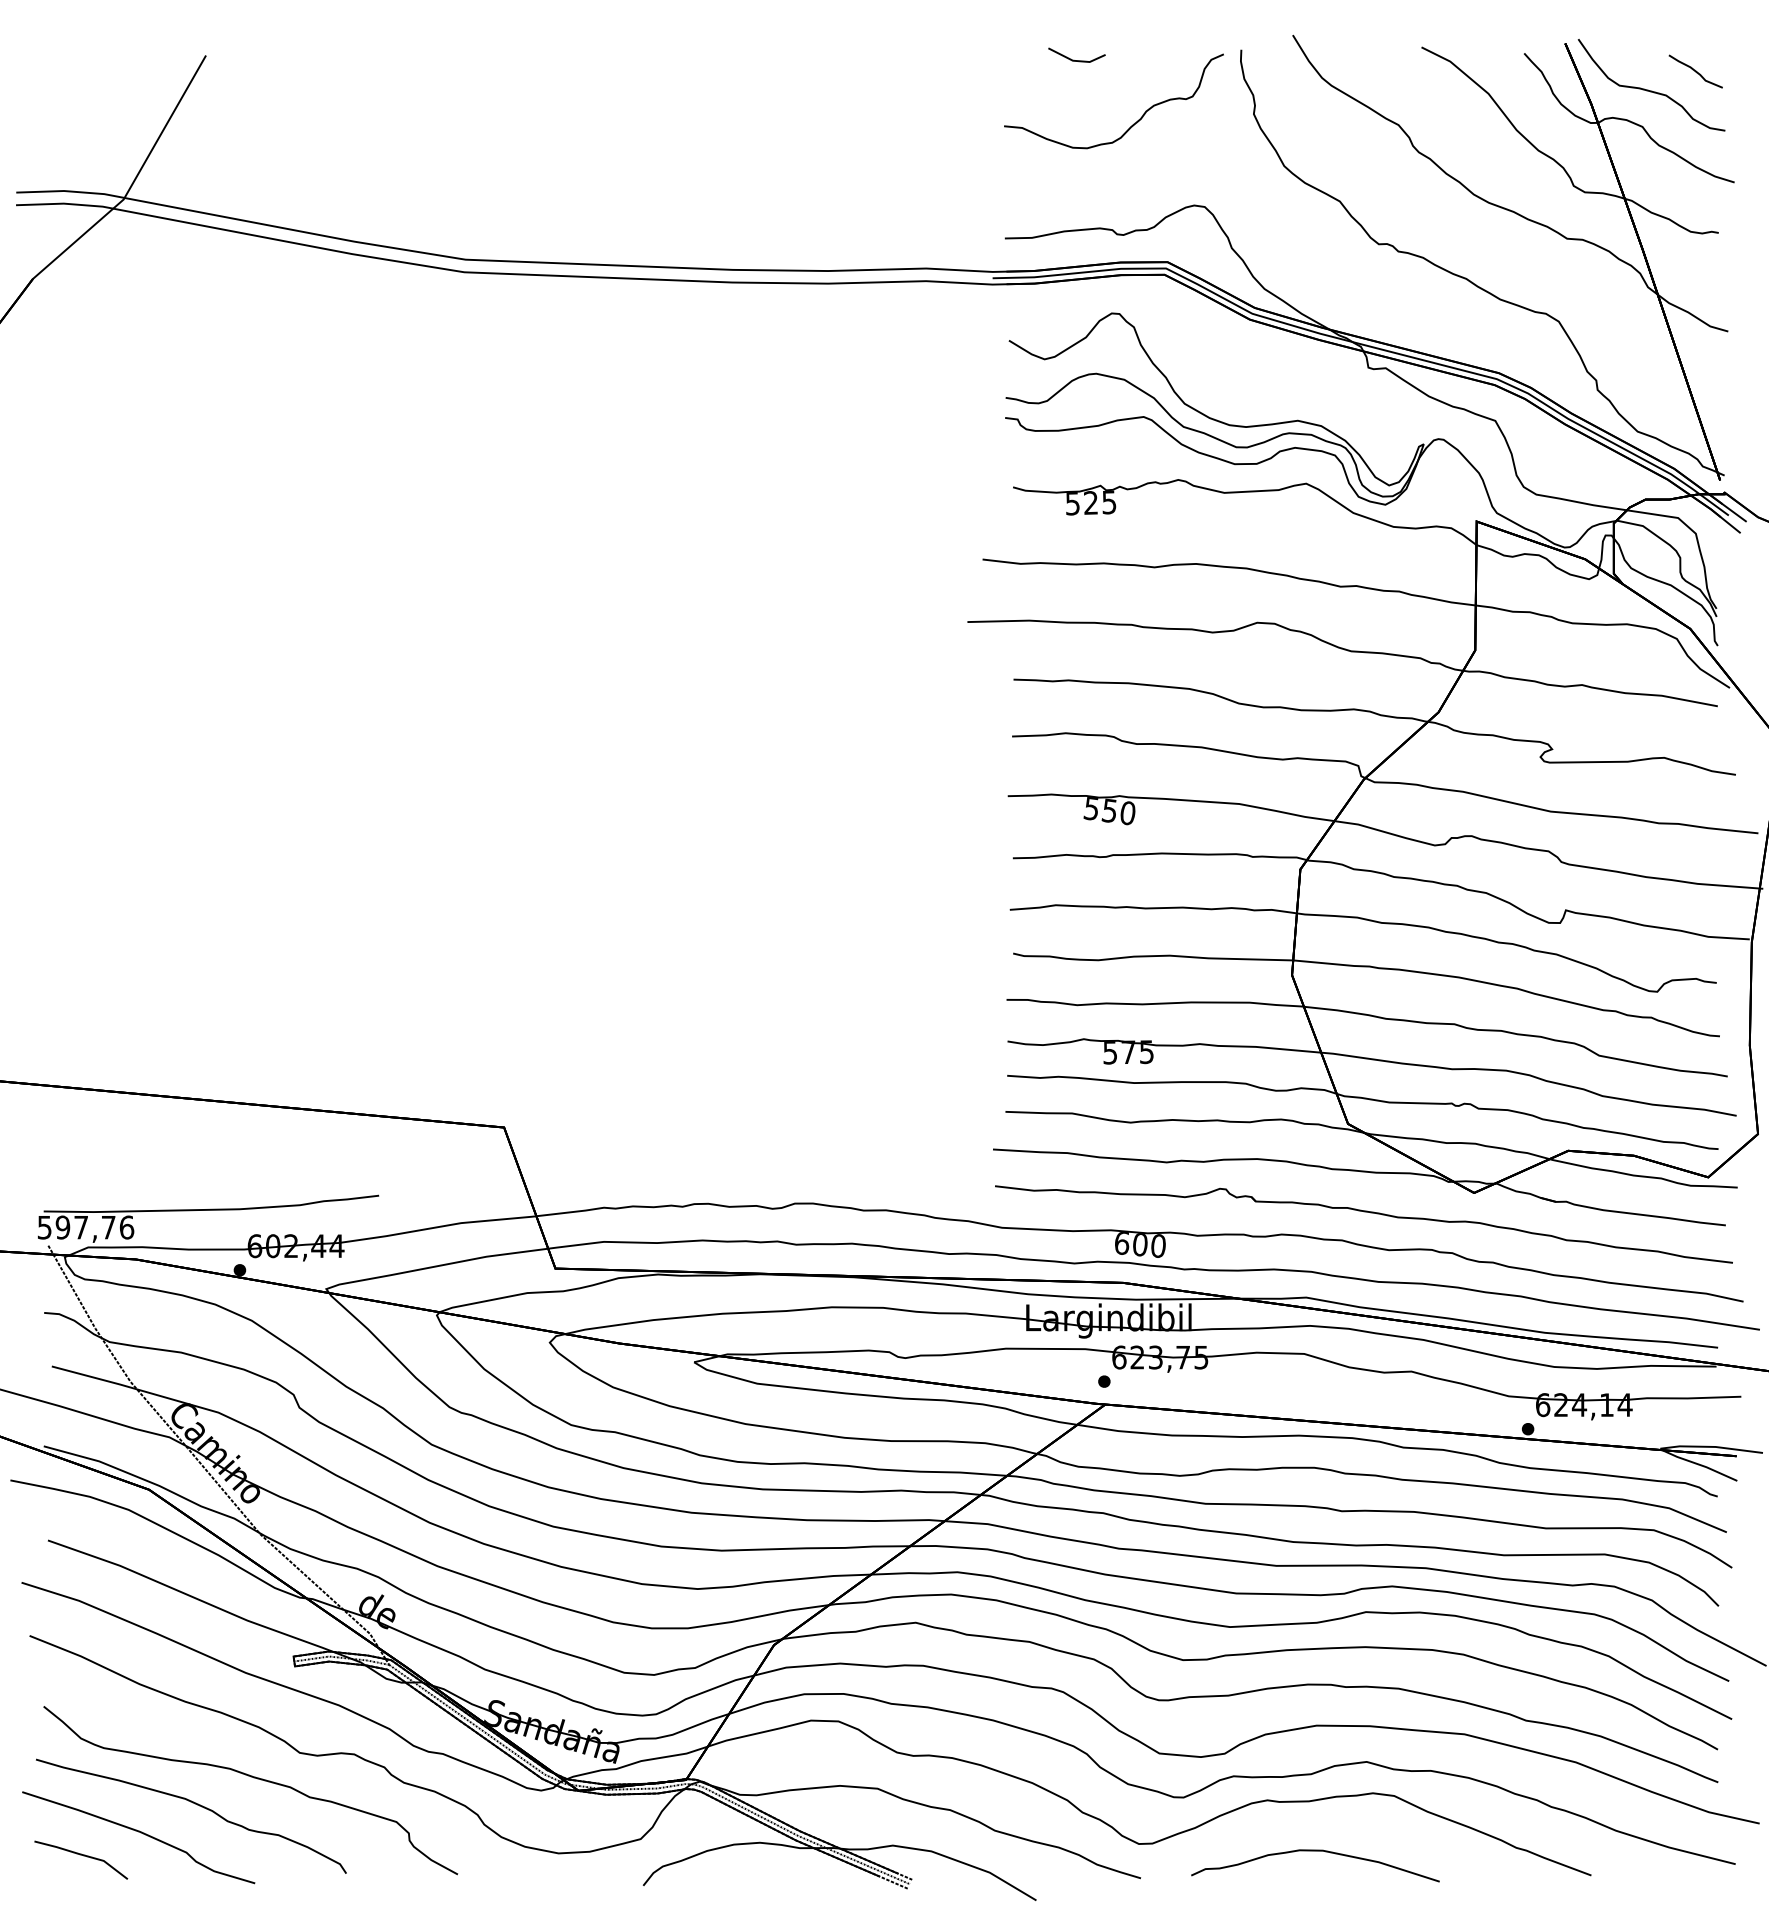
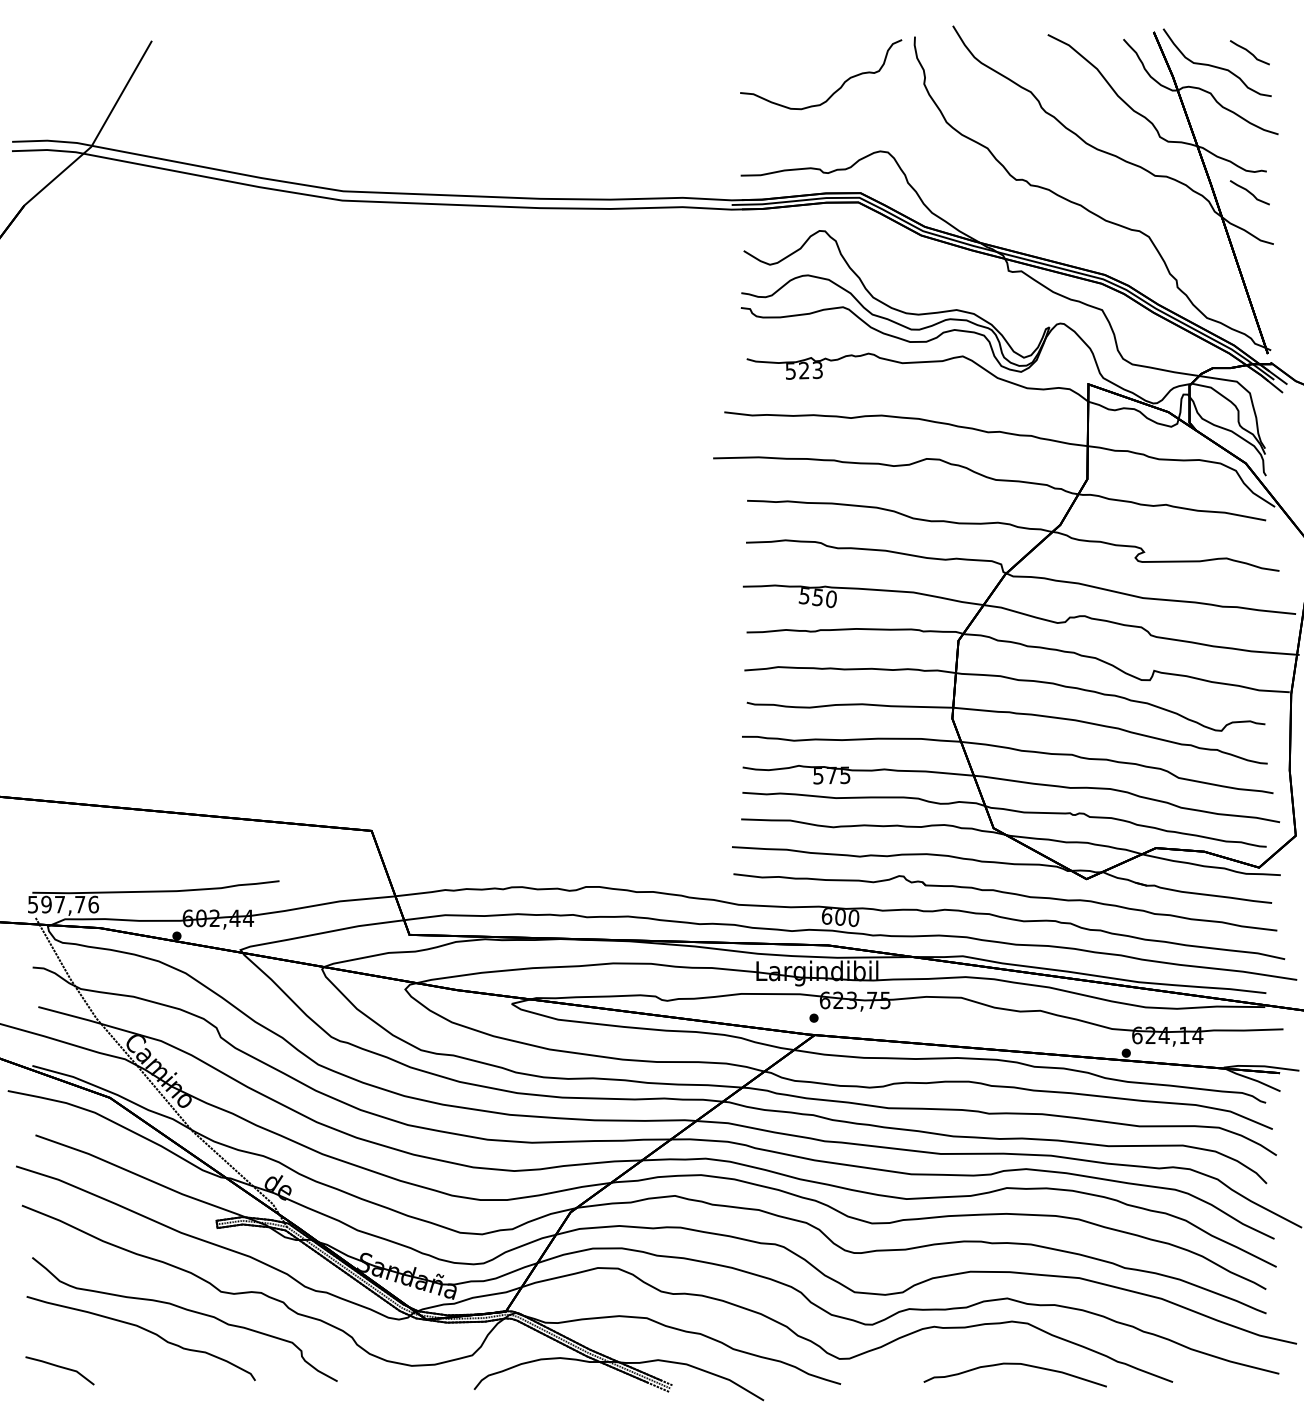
line: (1073, 59) -> (791, 43), removed
curve: (1695, 261) -> (1249, 192), added
text: (1109, 501) -> (817, 369), 525 -> 523
curve: (140, 1833) -> (103, 1351), removed
curve: (1315, 1851) -> (1015, 1364), moved

